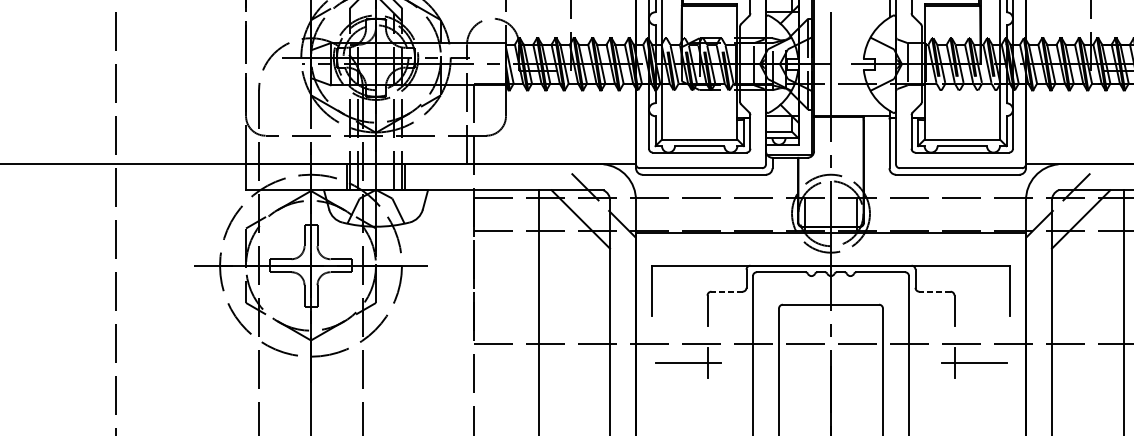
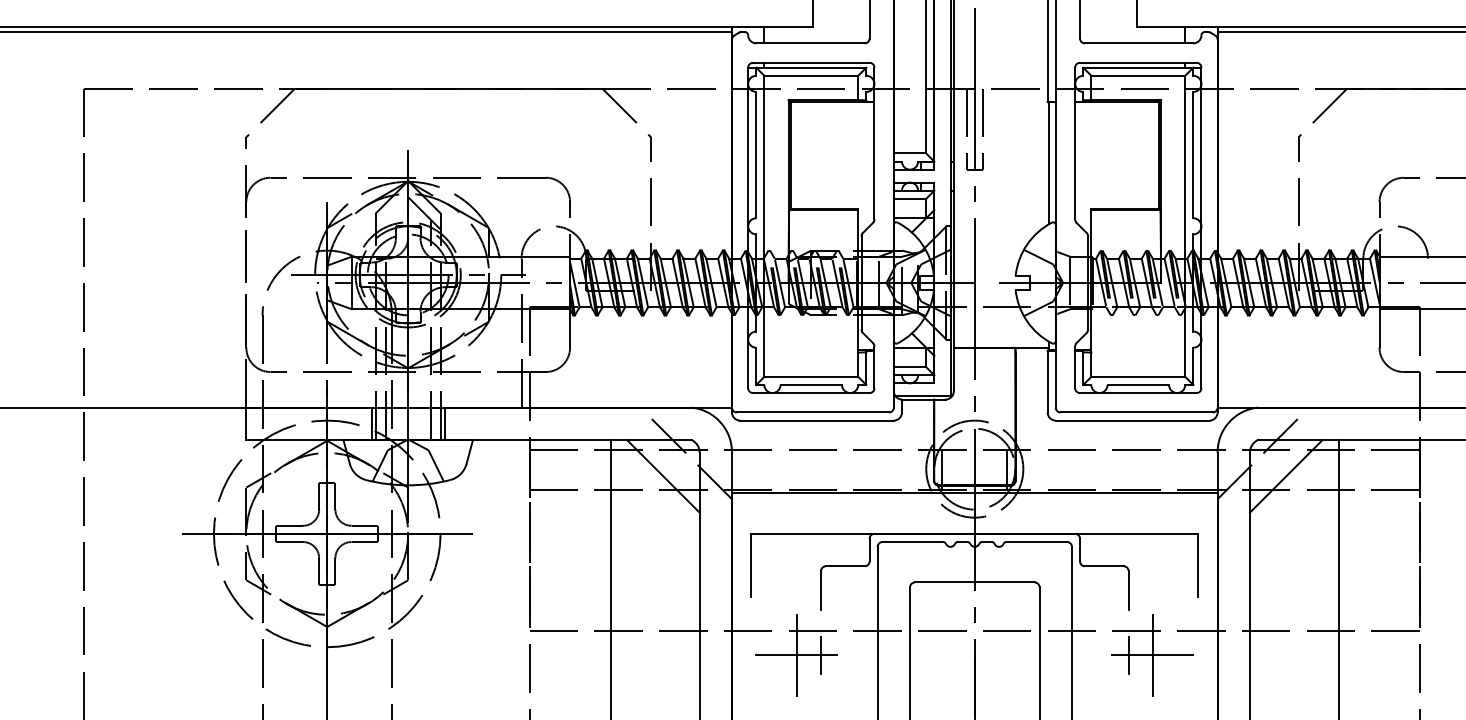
line: (726, 291) -> (844, 566), dashed -> solid
line: (934, 291) -> (1103, 566), dashed -> solid
line: (687, 362) -> (796, 654), added
line: (973, 362) -> (1152, 654), added

